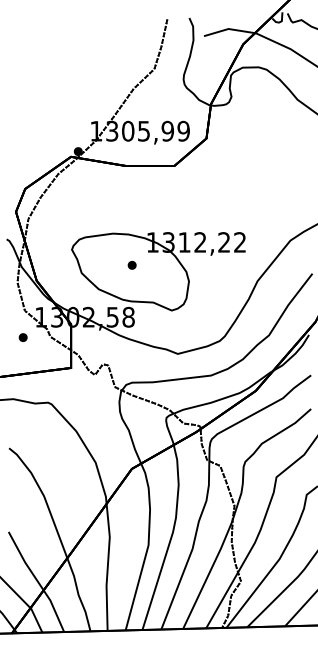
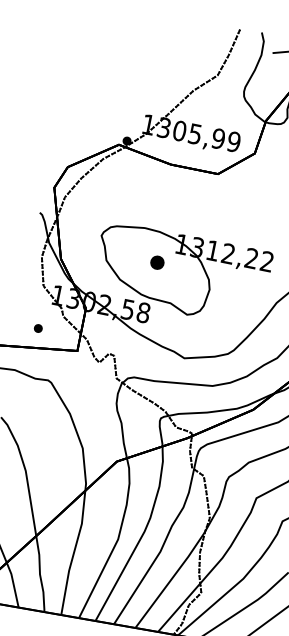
part: (131, 265) -> (156, 262), size x1.6
part: (22, 337) -> (37, 328), moved

